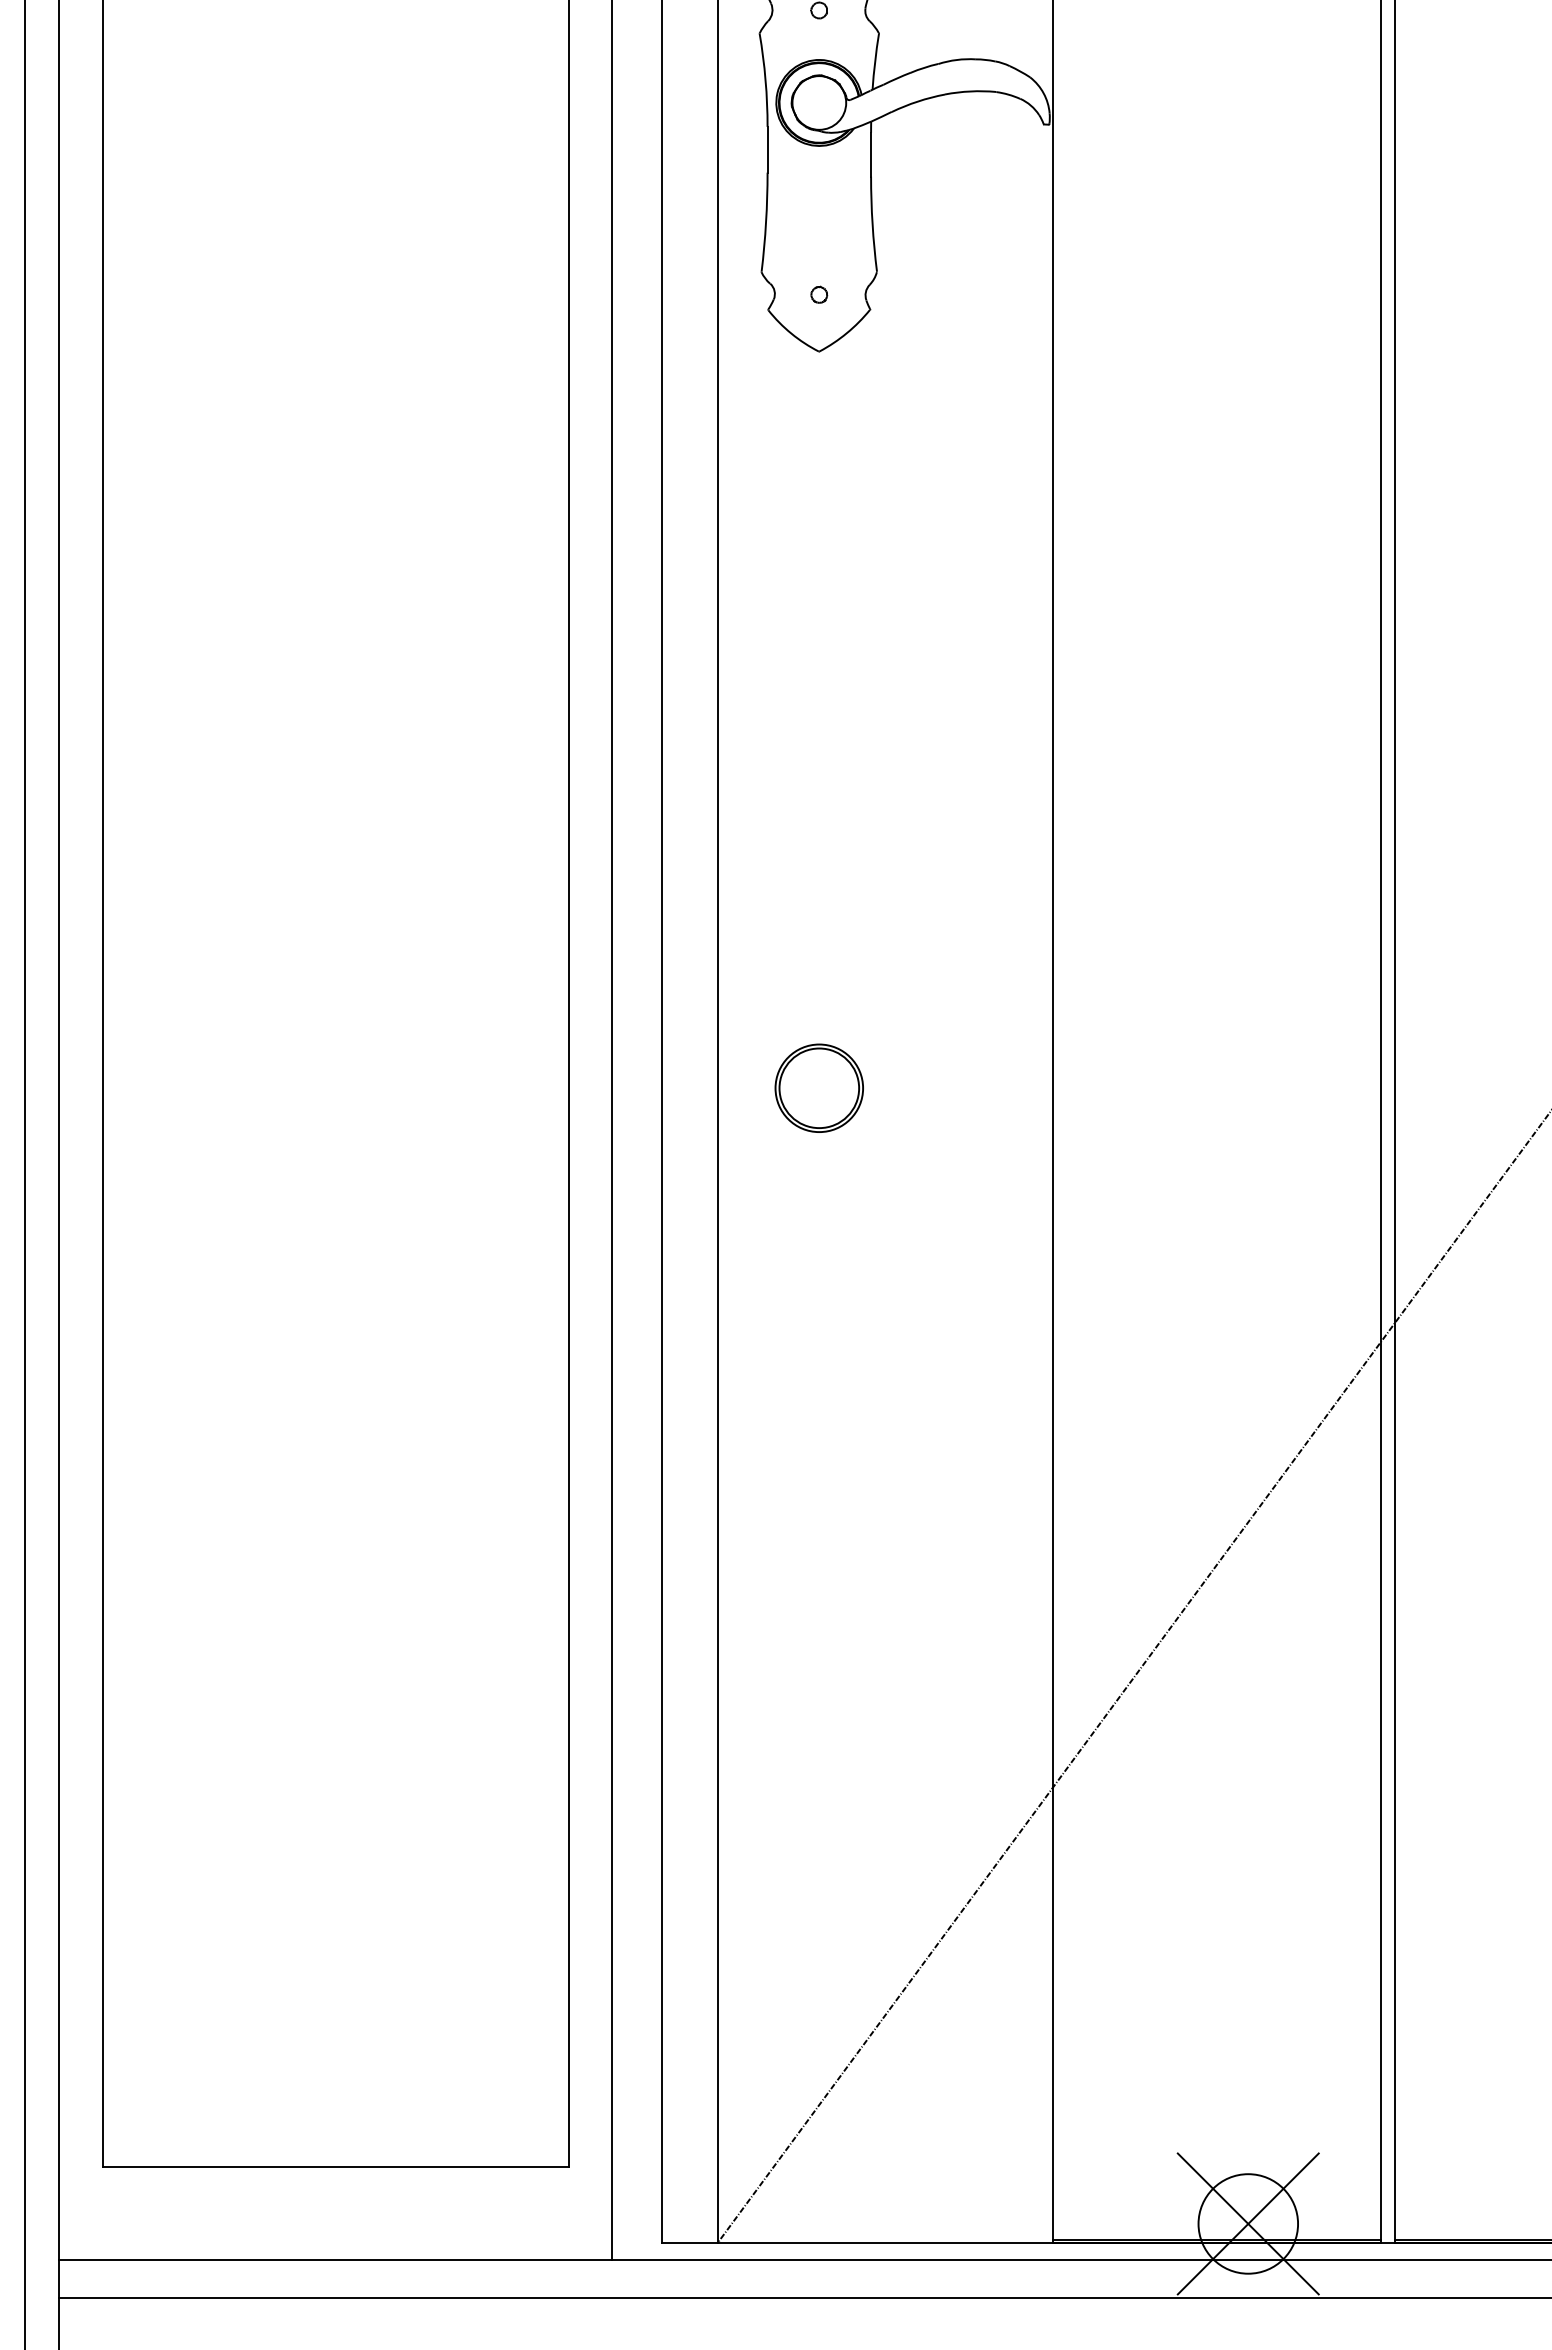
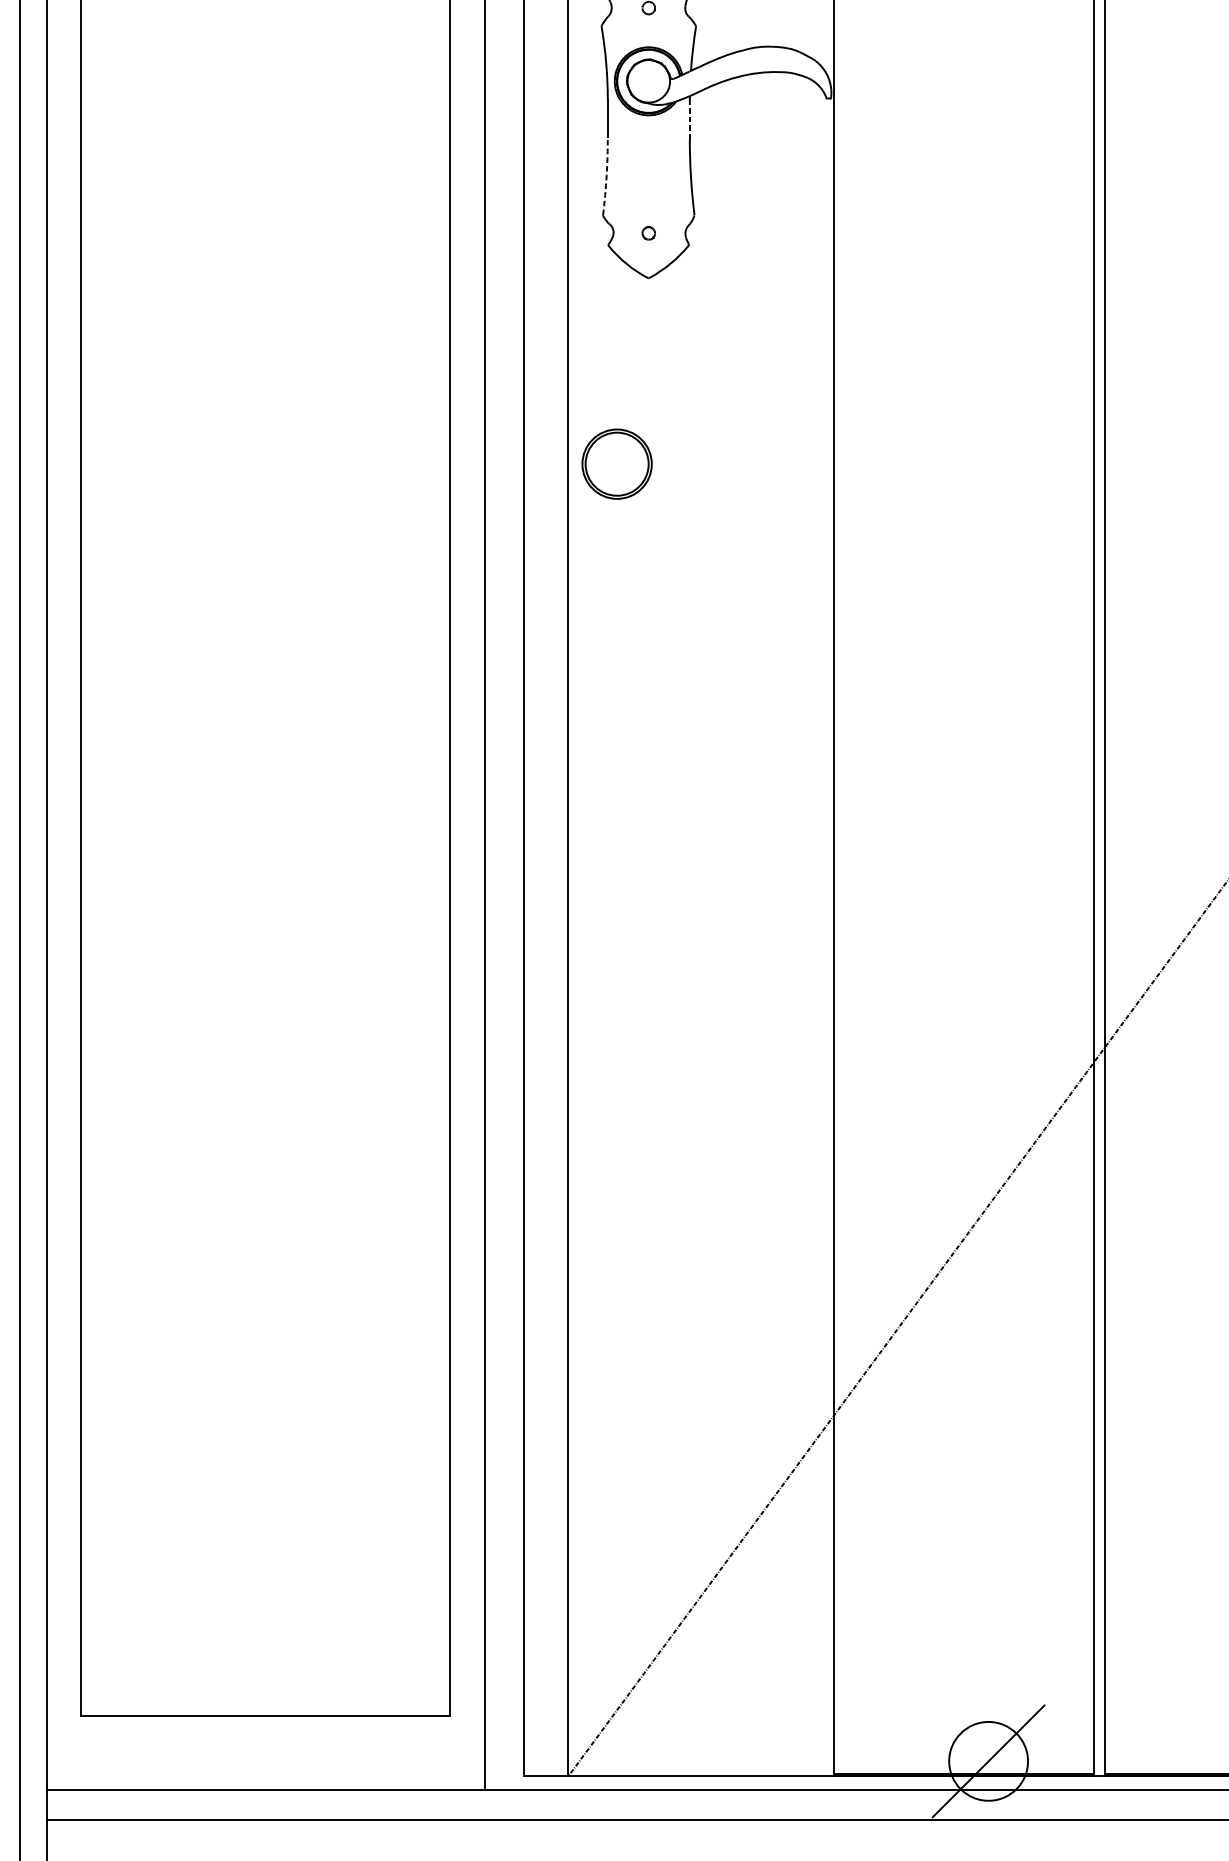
line: (871, 154) -> (690, 122), solid -> dashed
arc: (766, 222) -> (606, 176), solid -> dashed
part: (818, 1087) -> (616, 463), moved
line: (1247, 2223) -> (987, 1761), removed

